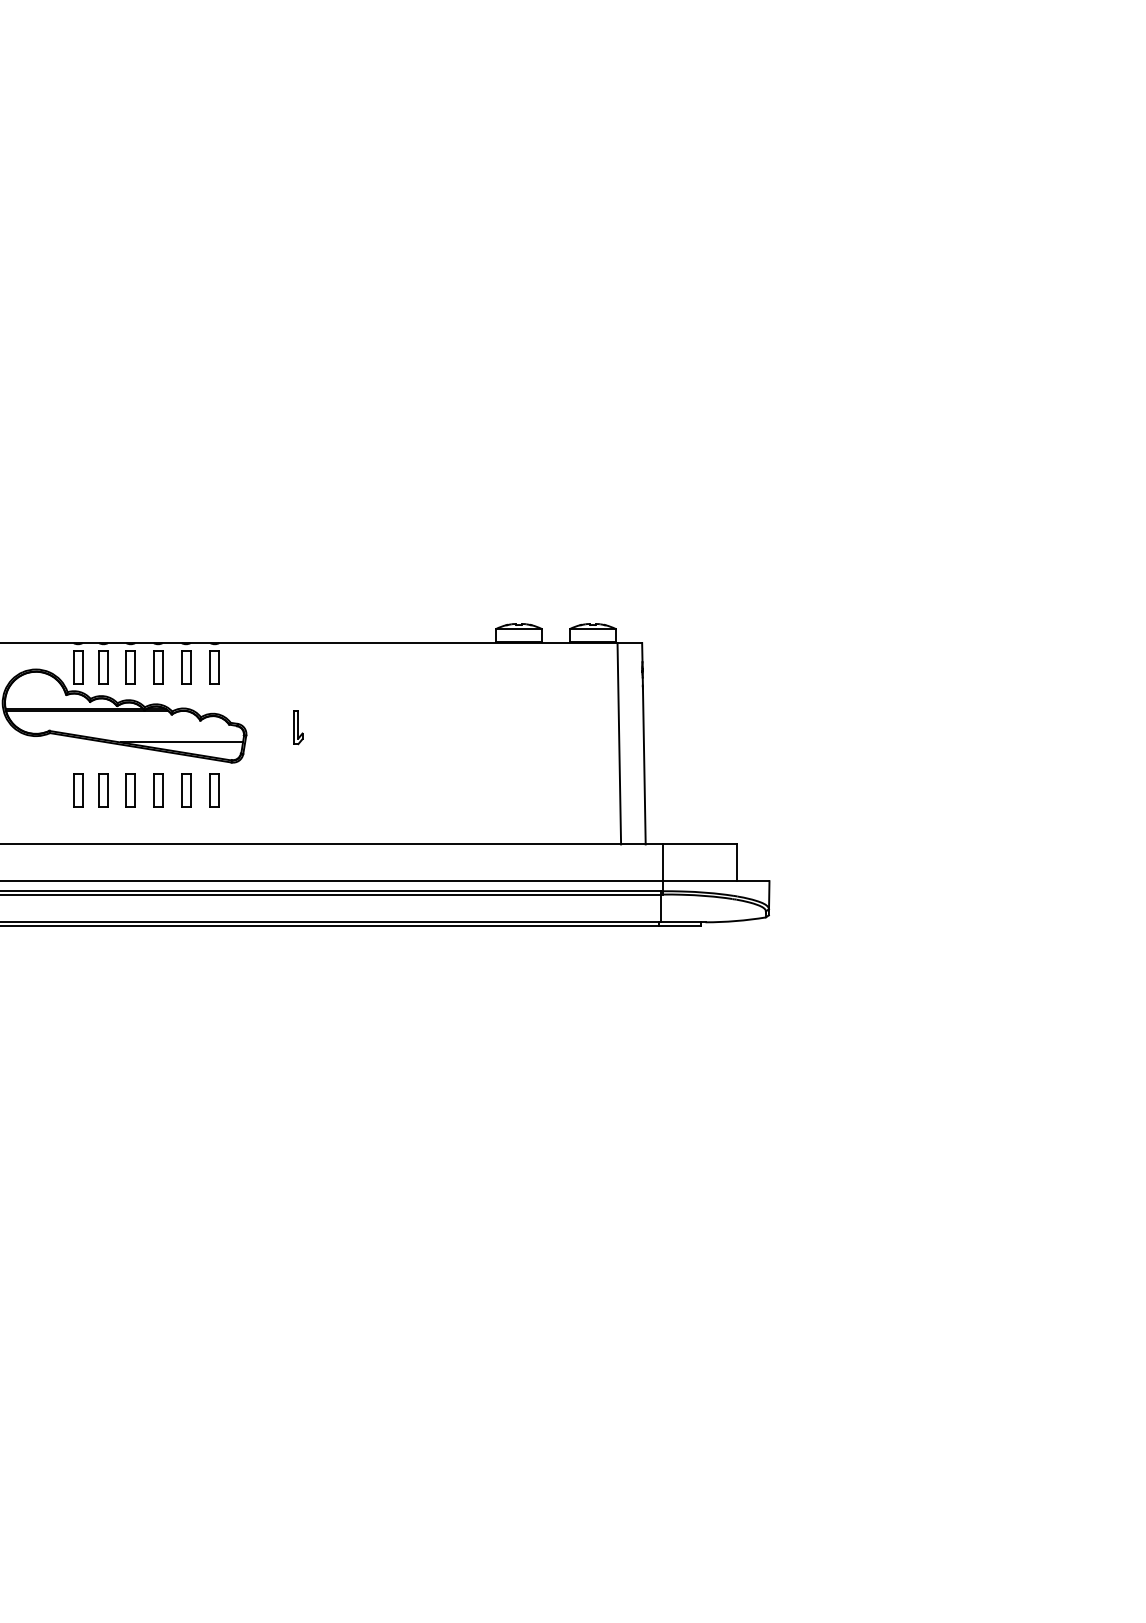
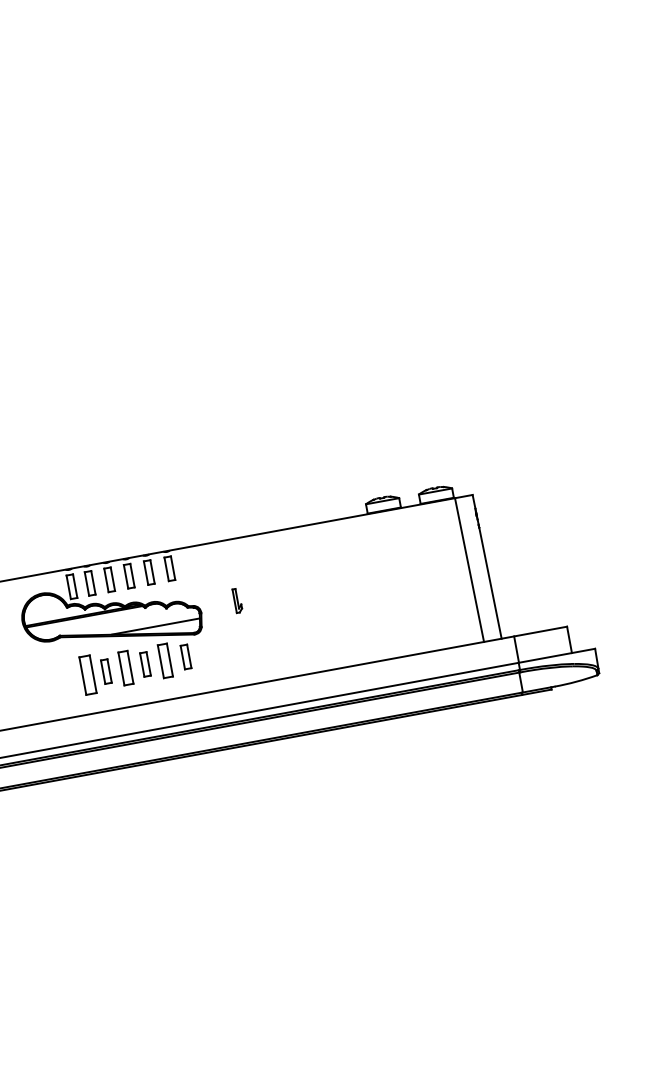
part: (78, 790) -> (88, 674), size x1.6
part: (130, 790) -> (125, 667), size x1.4
part: (186, 790) -> (165, 660), size x1.4

